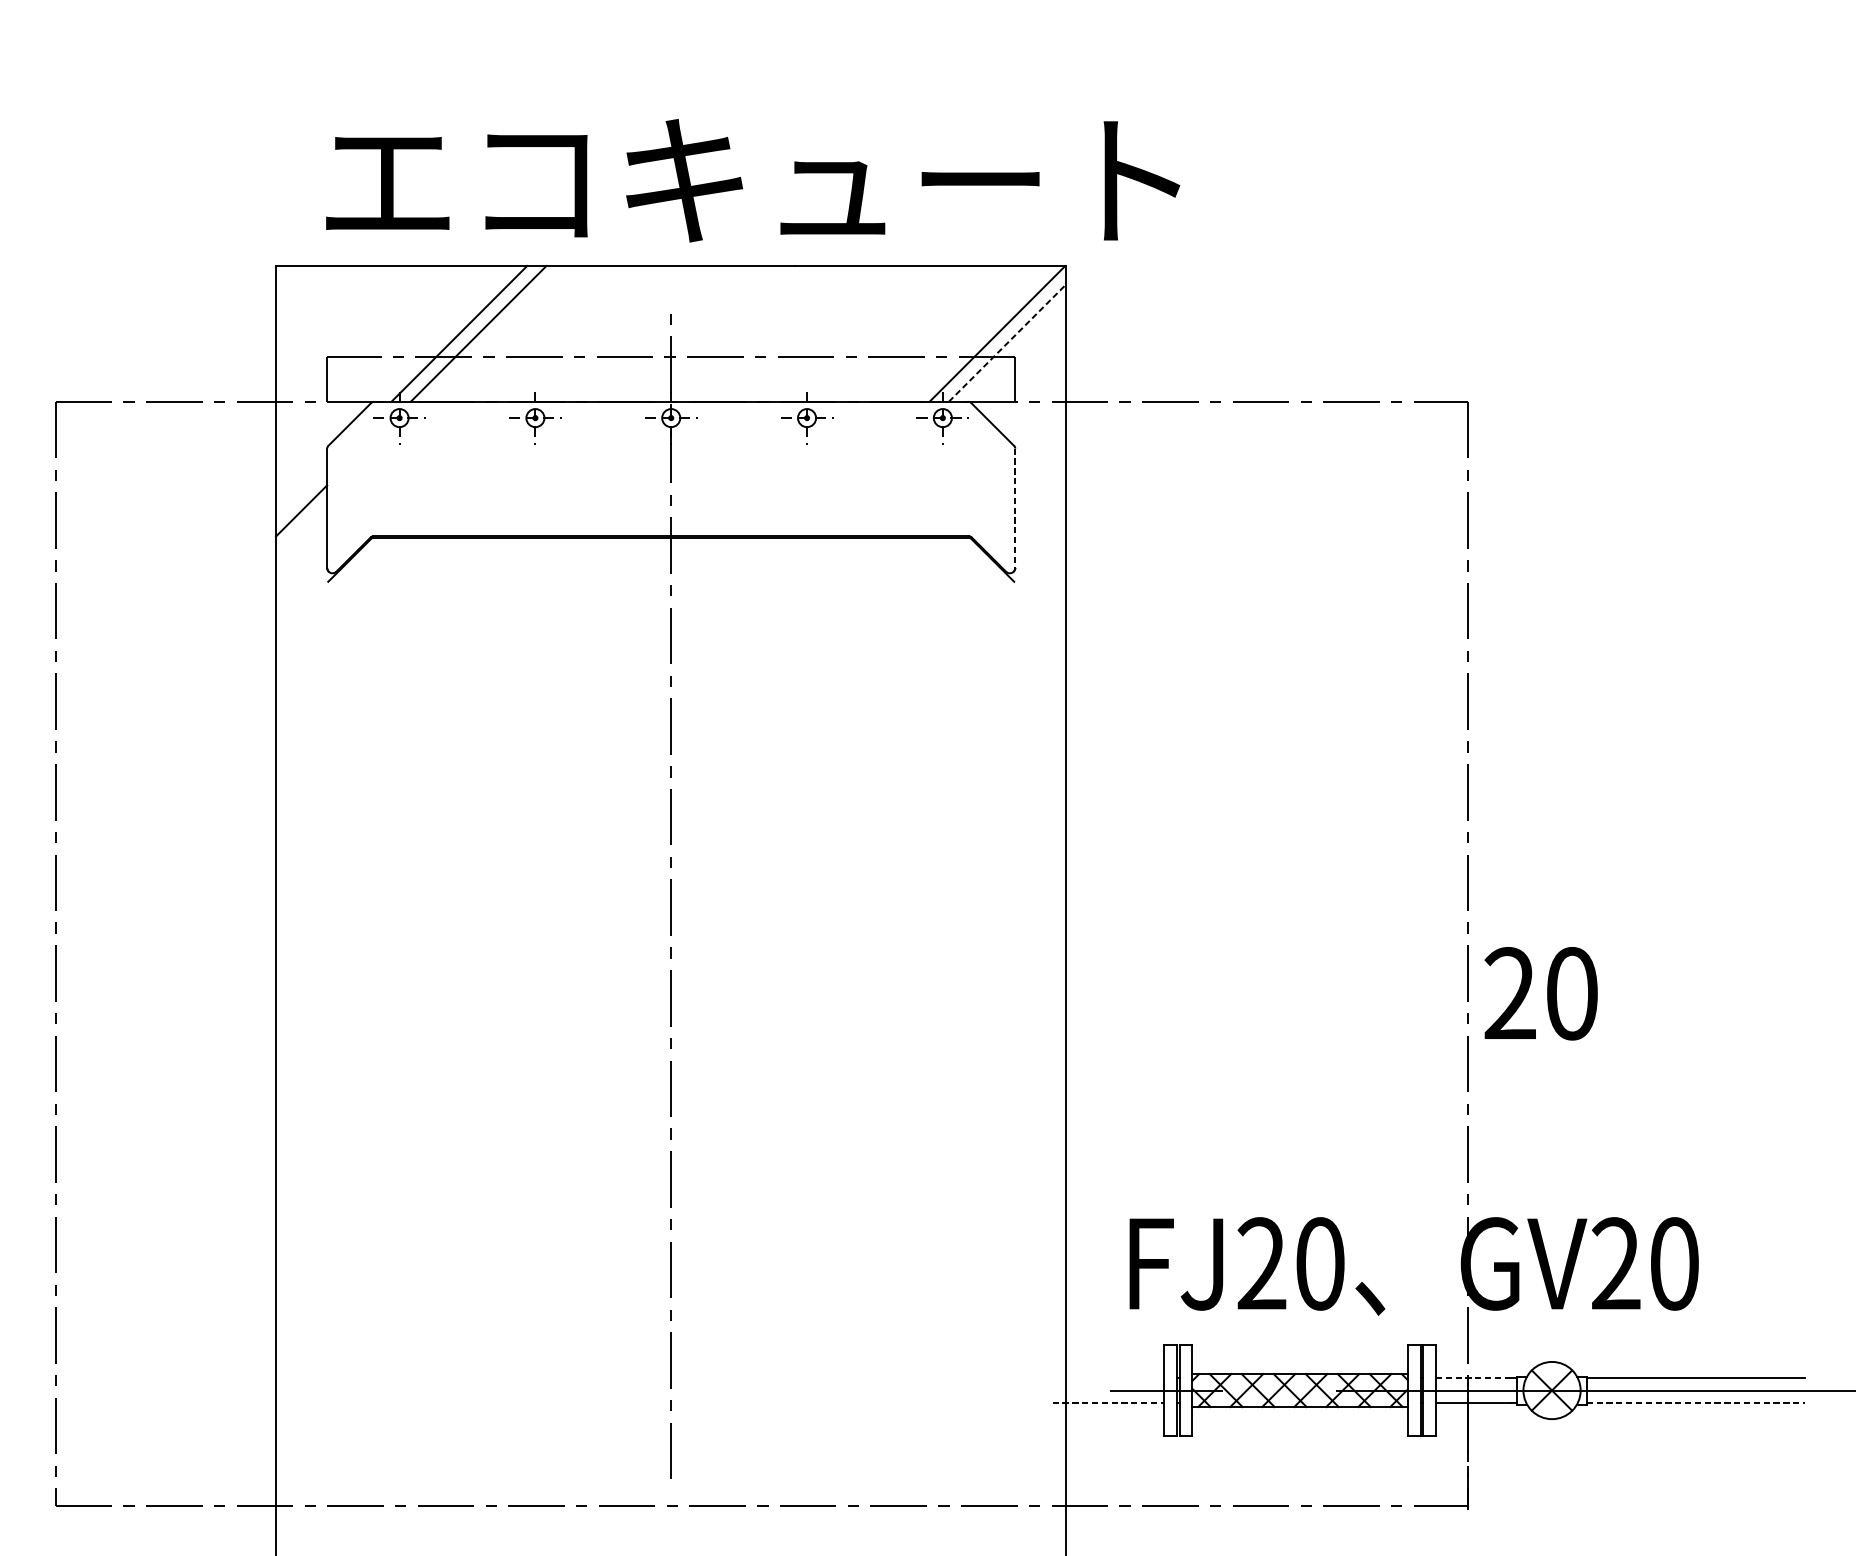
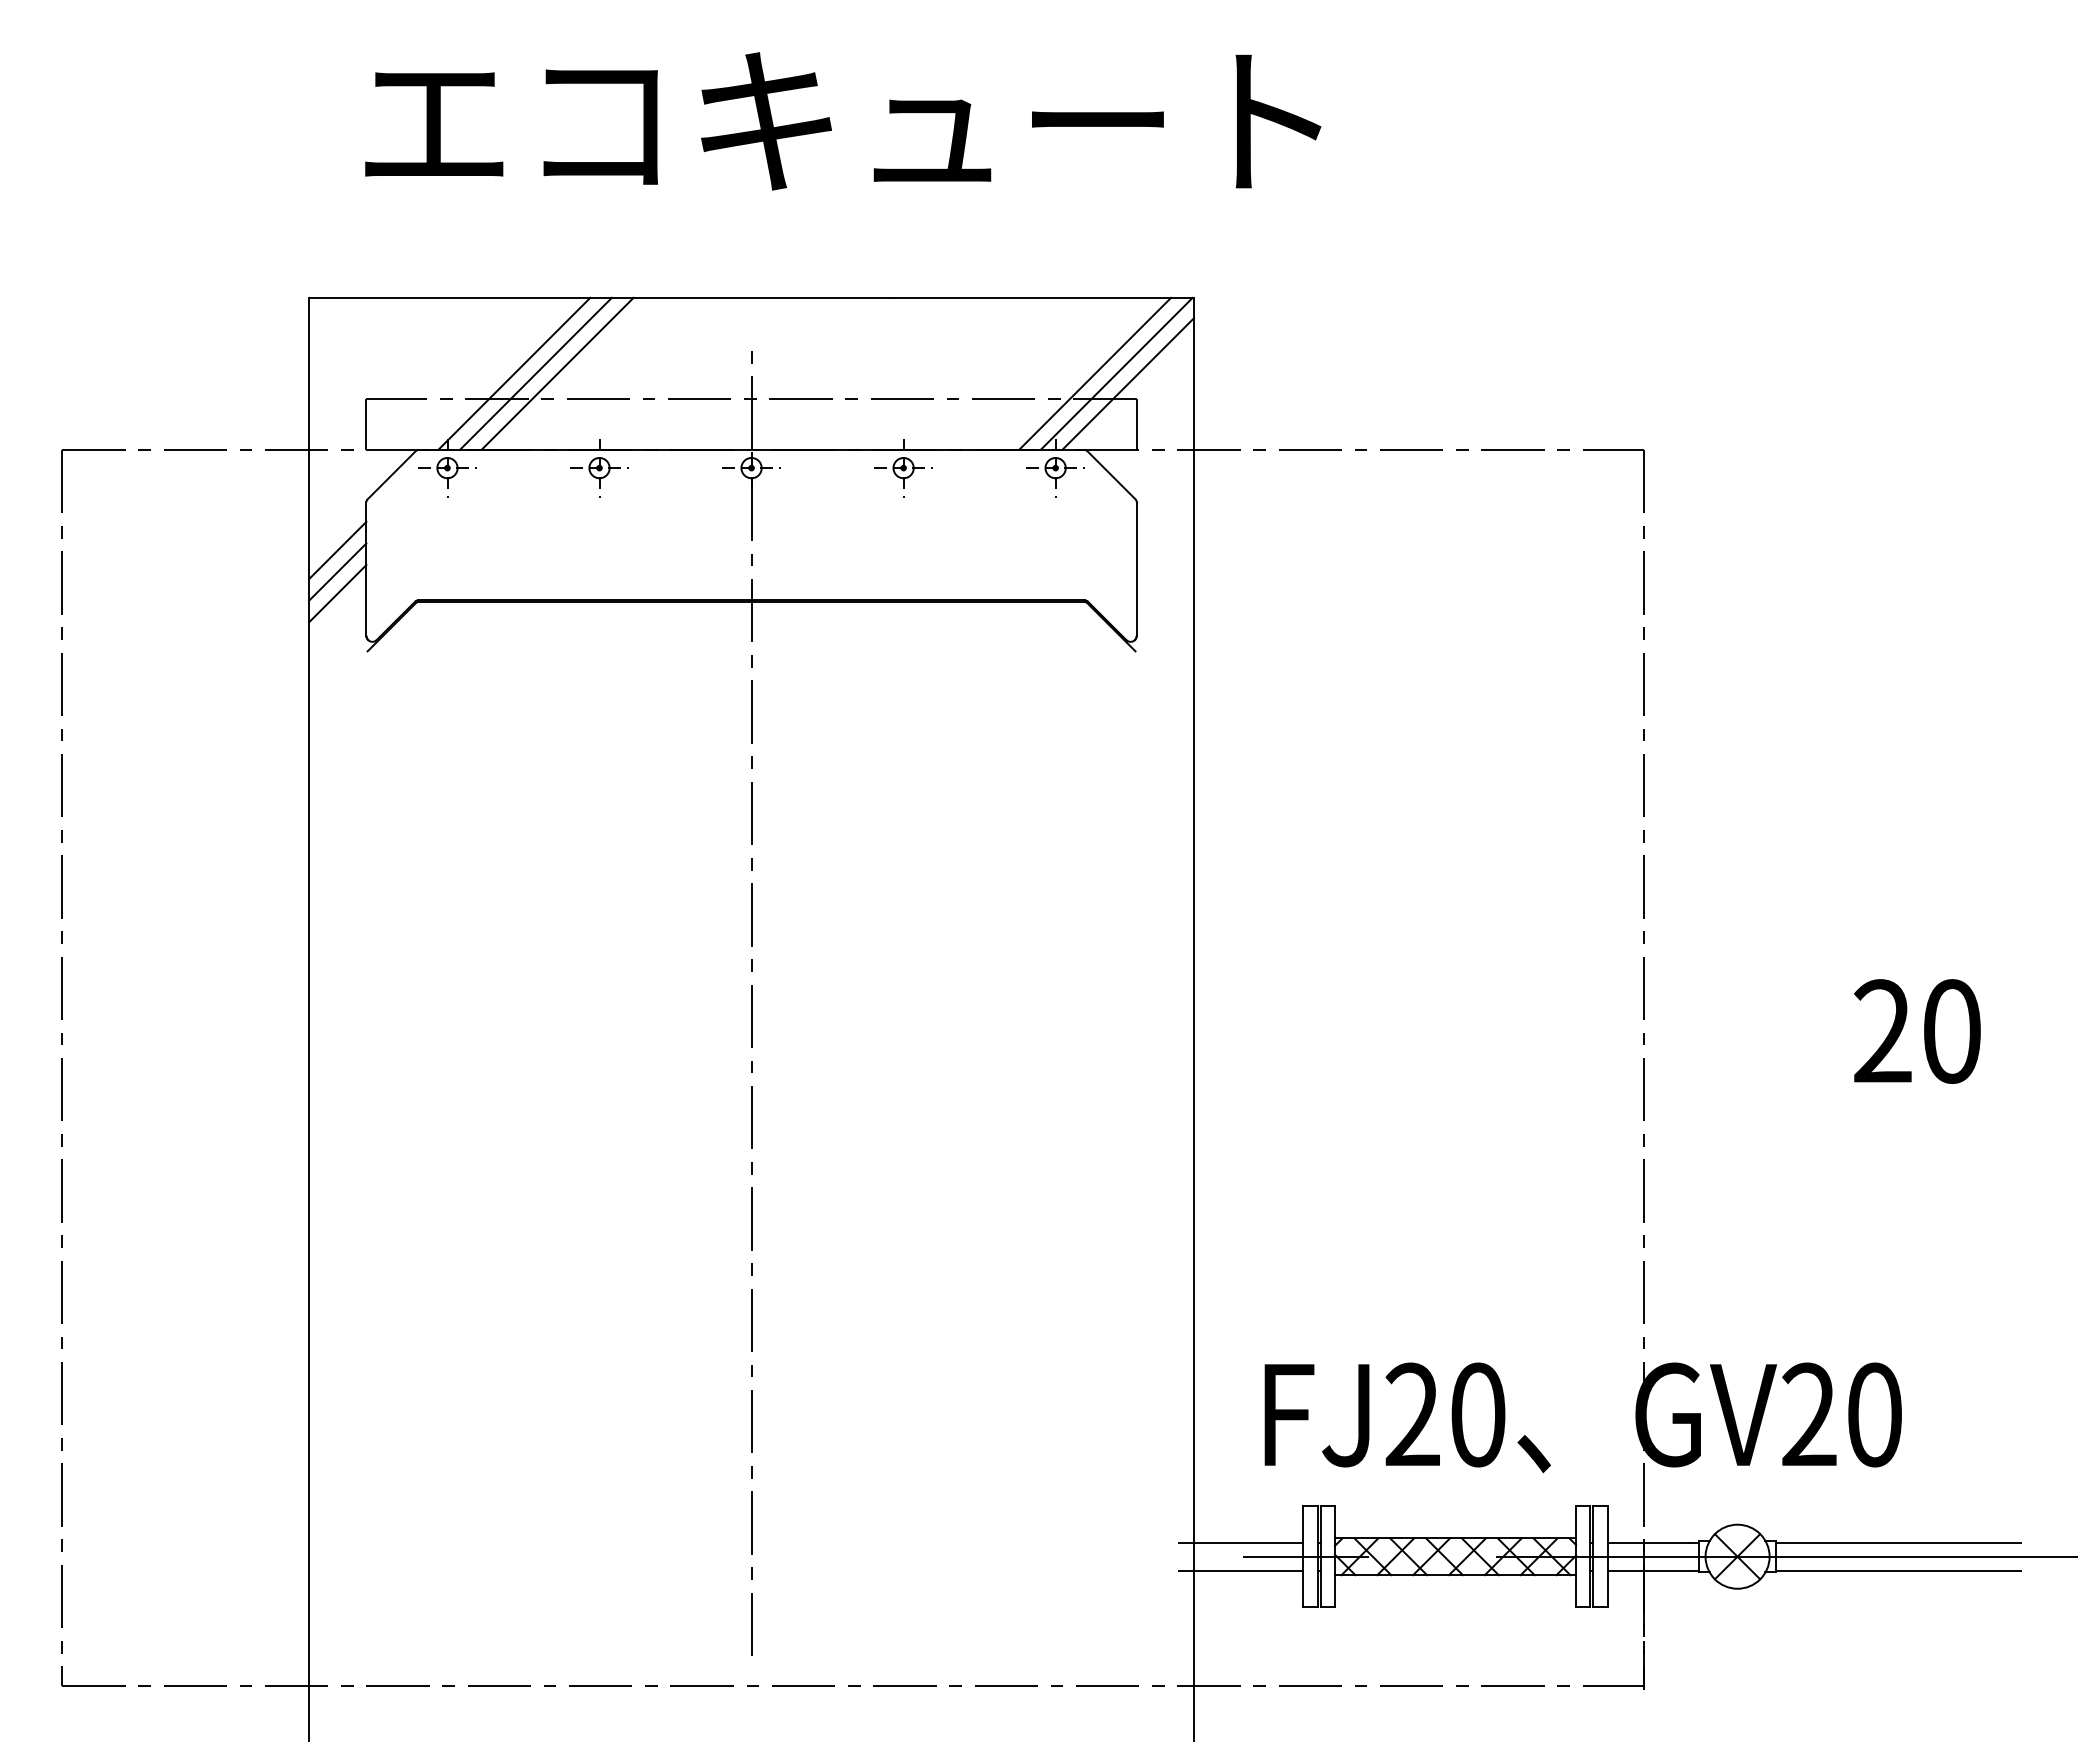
text: (753, 180) -> (843, 121), moved
line: (497, 333) -> (557, 373), added
line: (978, 333) -> (1095, 373), added
line: (1007, 342) -> (1128, 383), dashed -> solid
line: (301, 491) -> (337, 550), added
line: (1015, 508) -> (1136, 569), dashed -> solid
line: (301, 530) -> (337, 593), added
text: (1541, 993) -> (1917, 1031), moved
line: (1107, 1377) -> (1240, 1542), added
line: (1473, 1377) -> (1649, 1542), dashed -> solid
line: (1108, 1402) -> (1241, 1570), dashed -> solid
line: (1696, 1402) -> (1899, 1570), dashed -> solid

